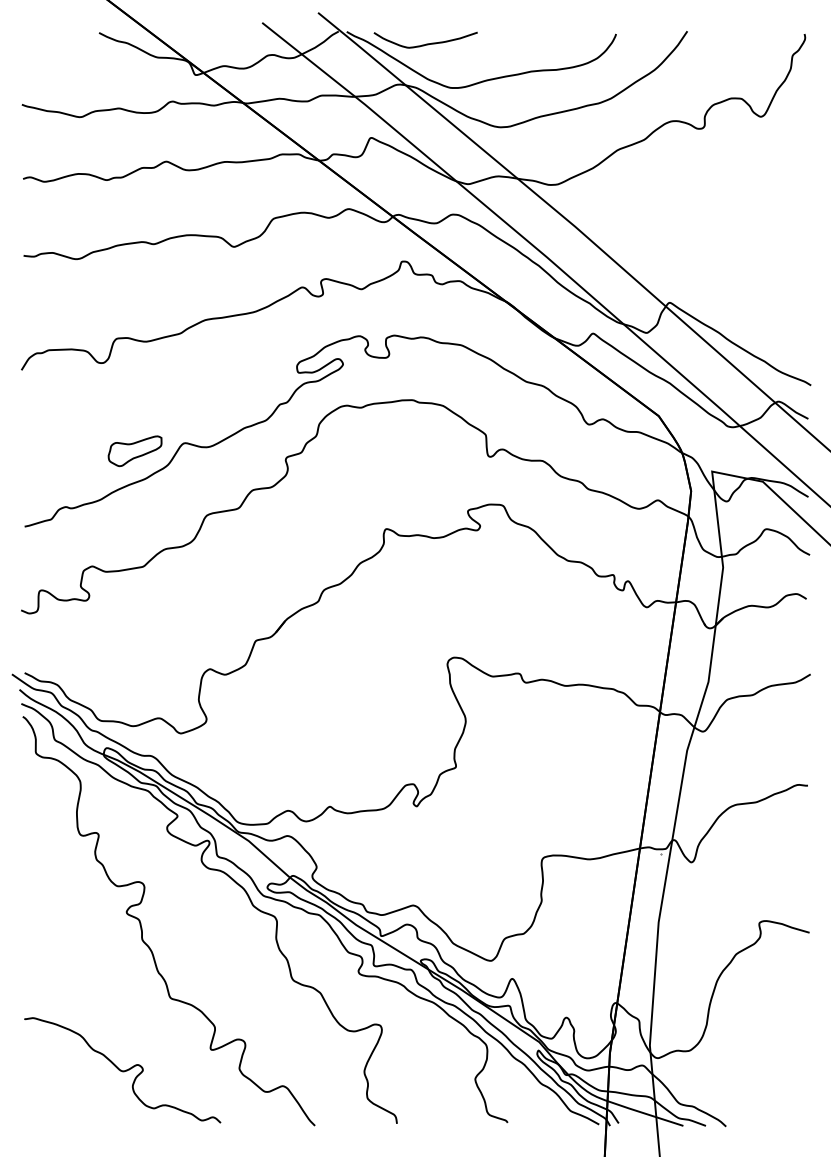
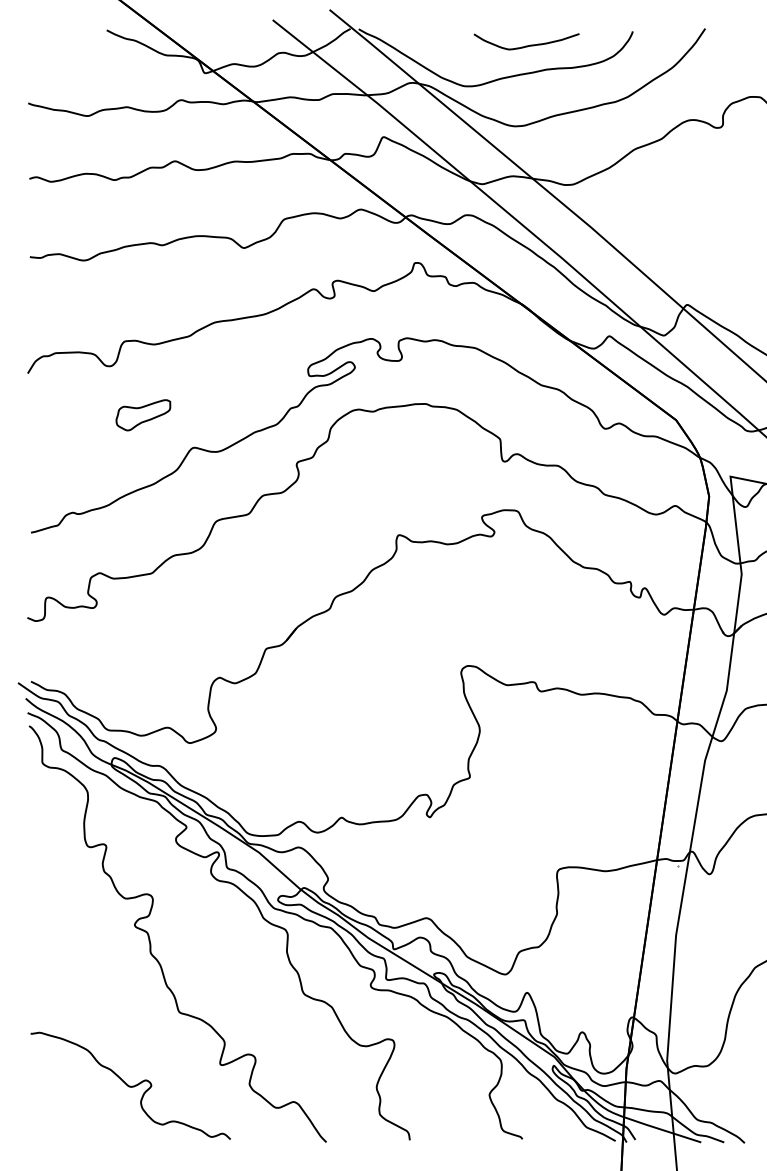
curve: (426, 43) -> (527, 45), moved
part: (134, 451) -> (142, 415), moved

